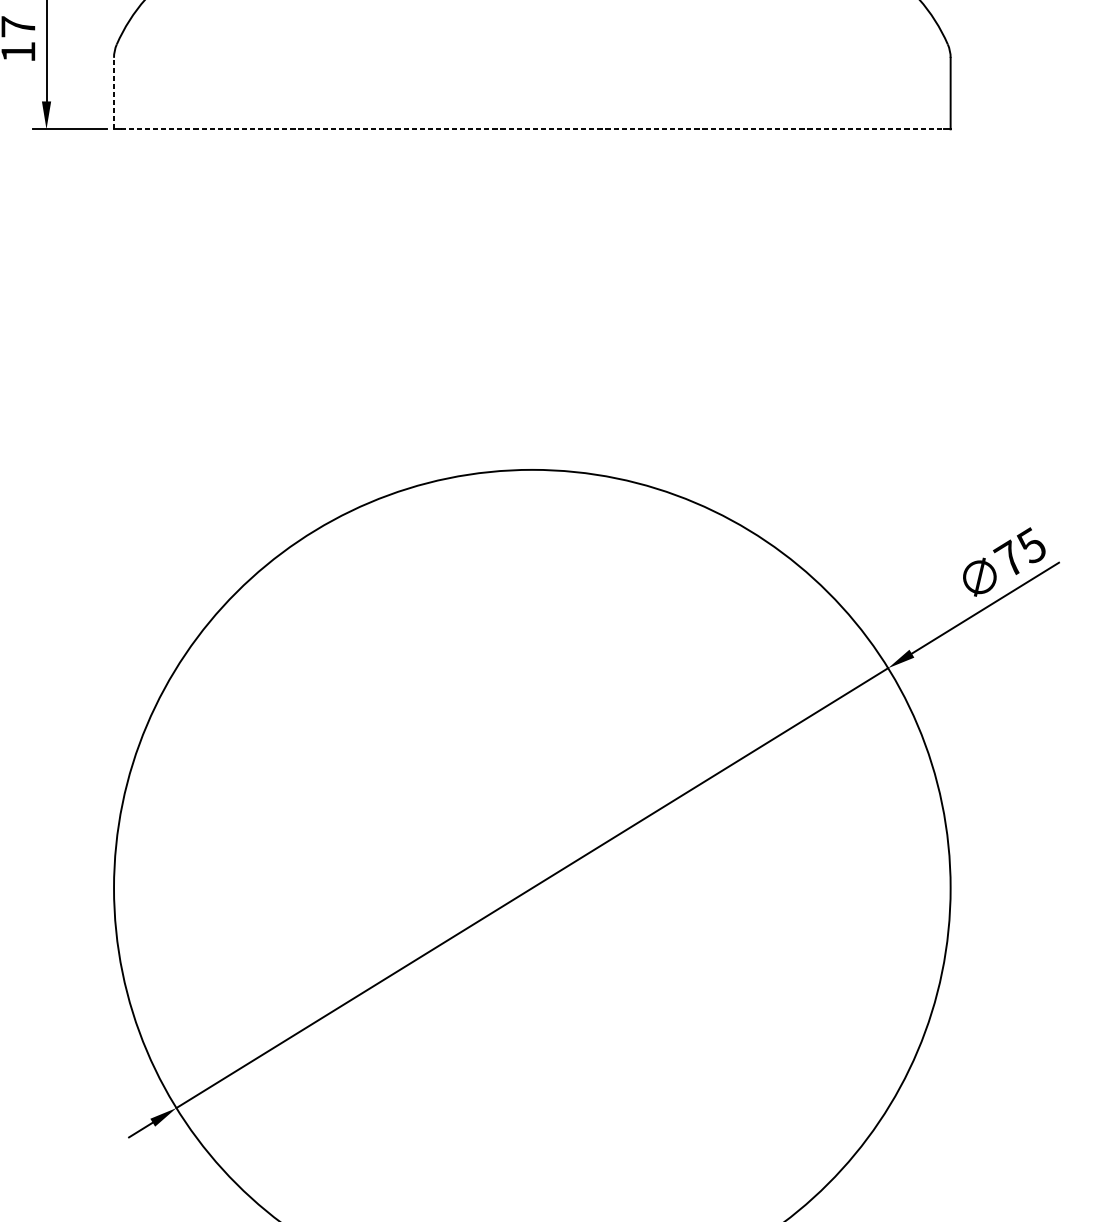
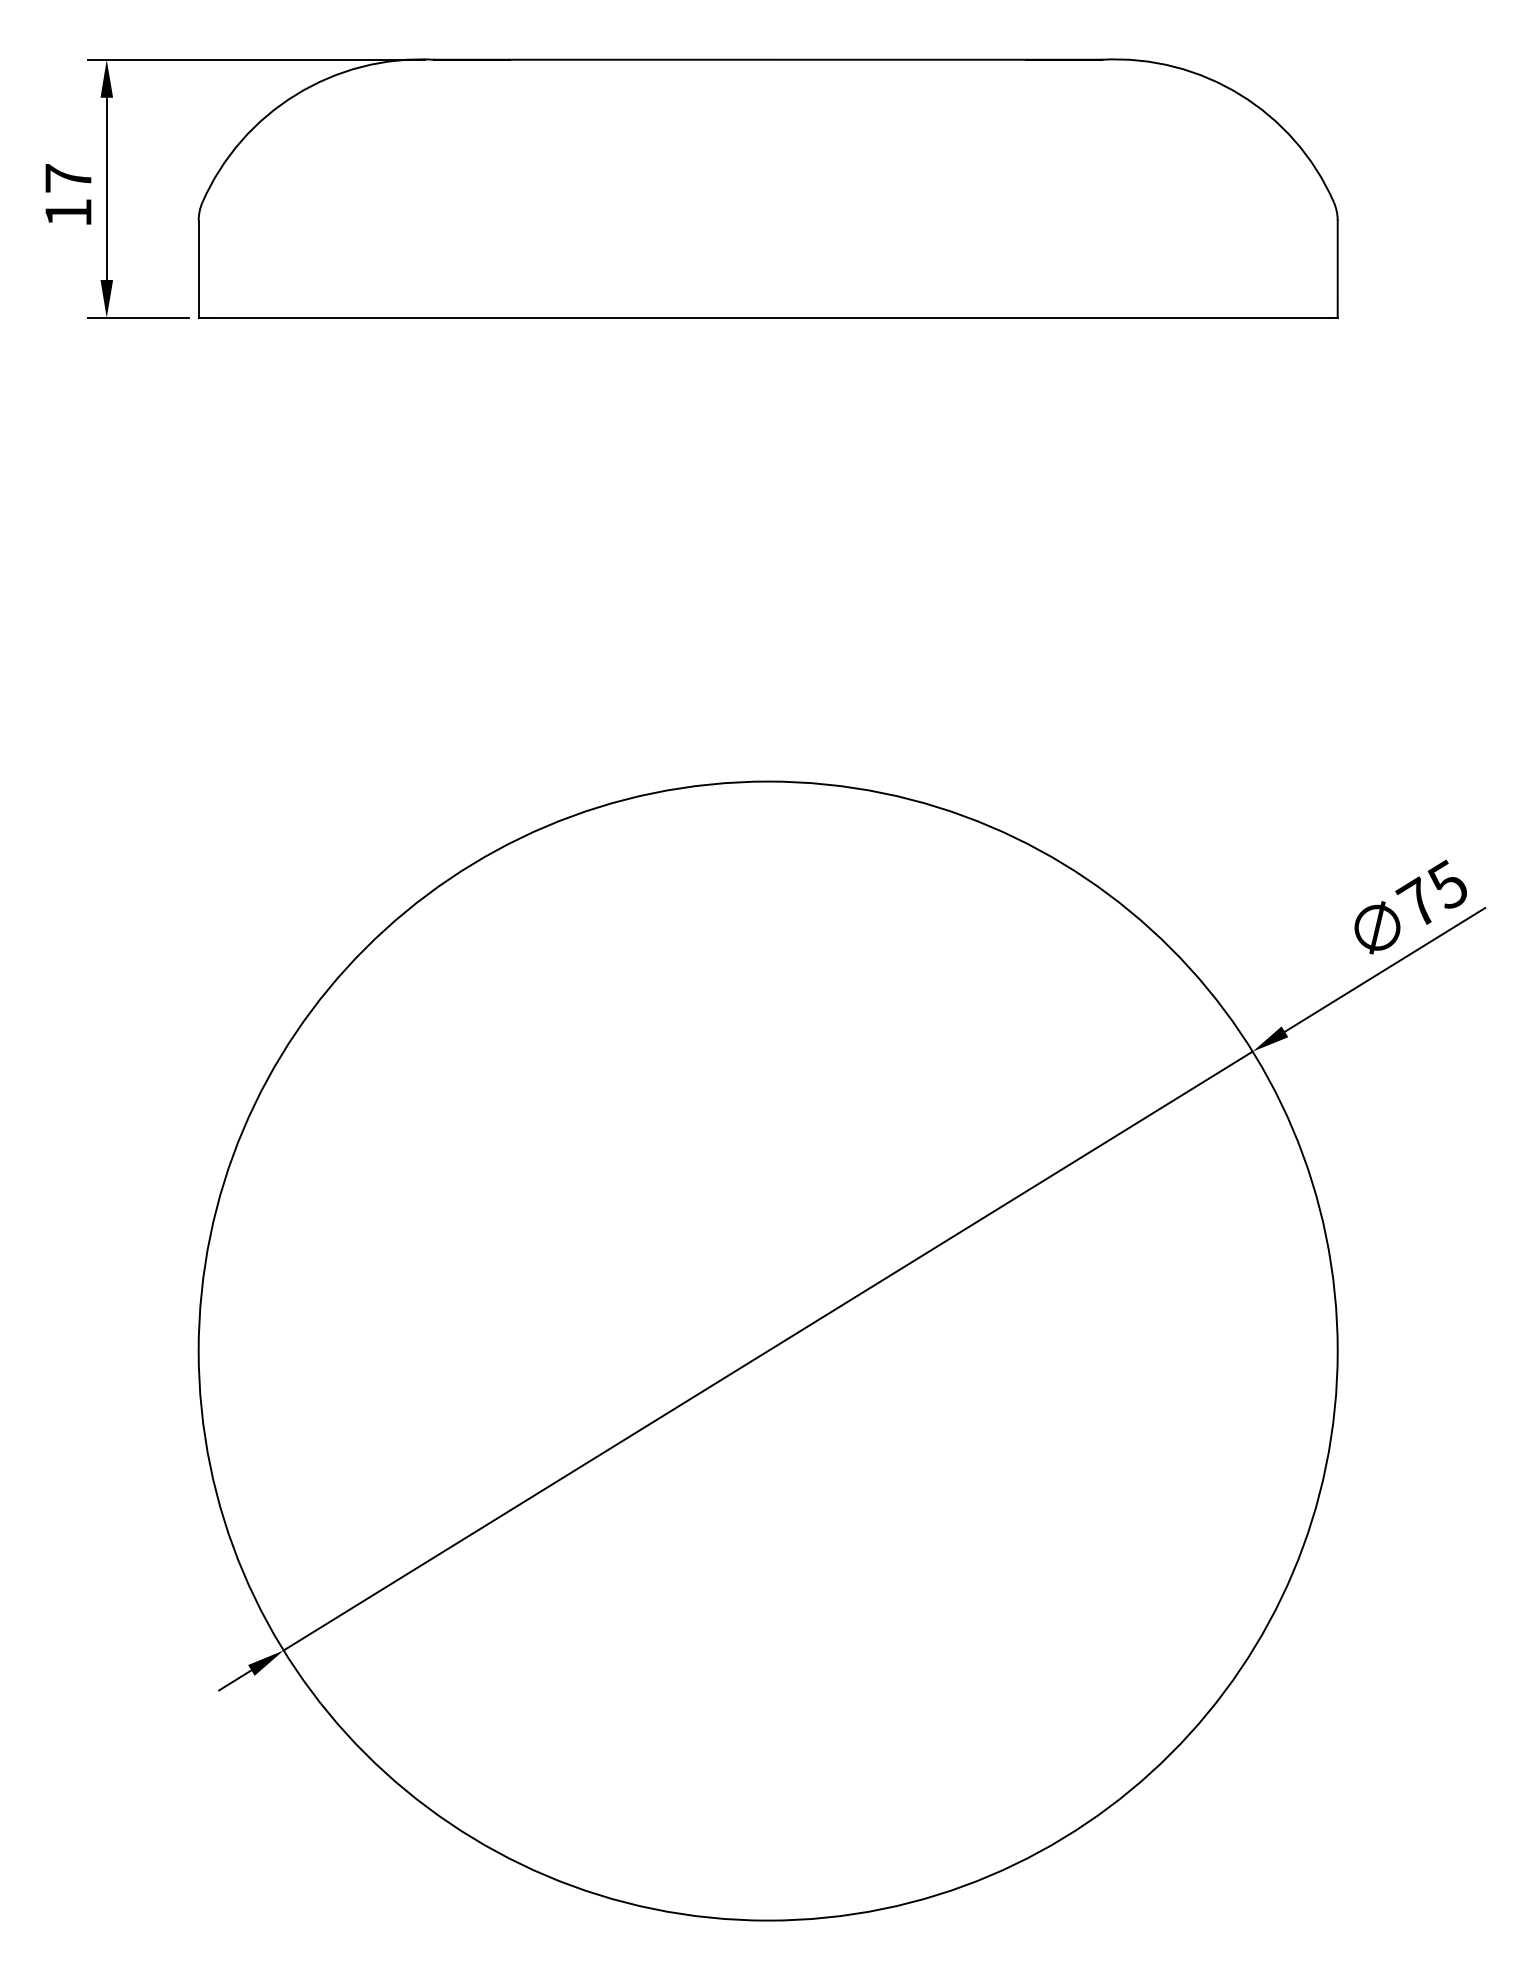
line: (113, 93) -> (198, 269), dashed -> solid
line: (532, 129) -> (768, 317), dashed -> solid

